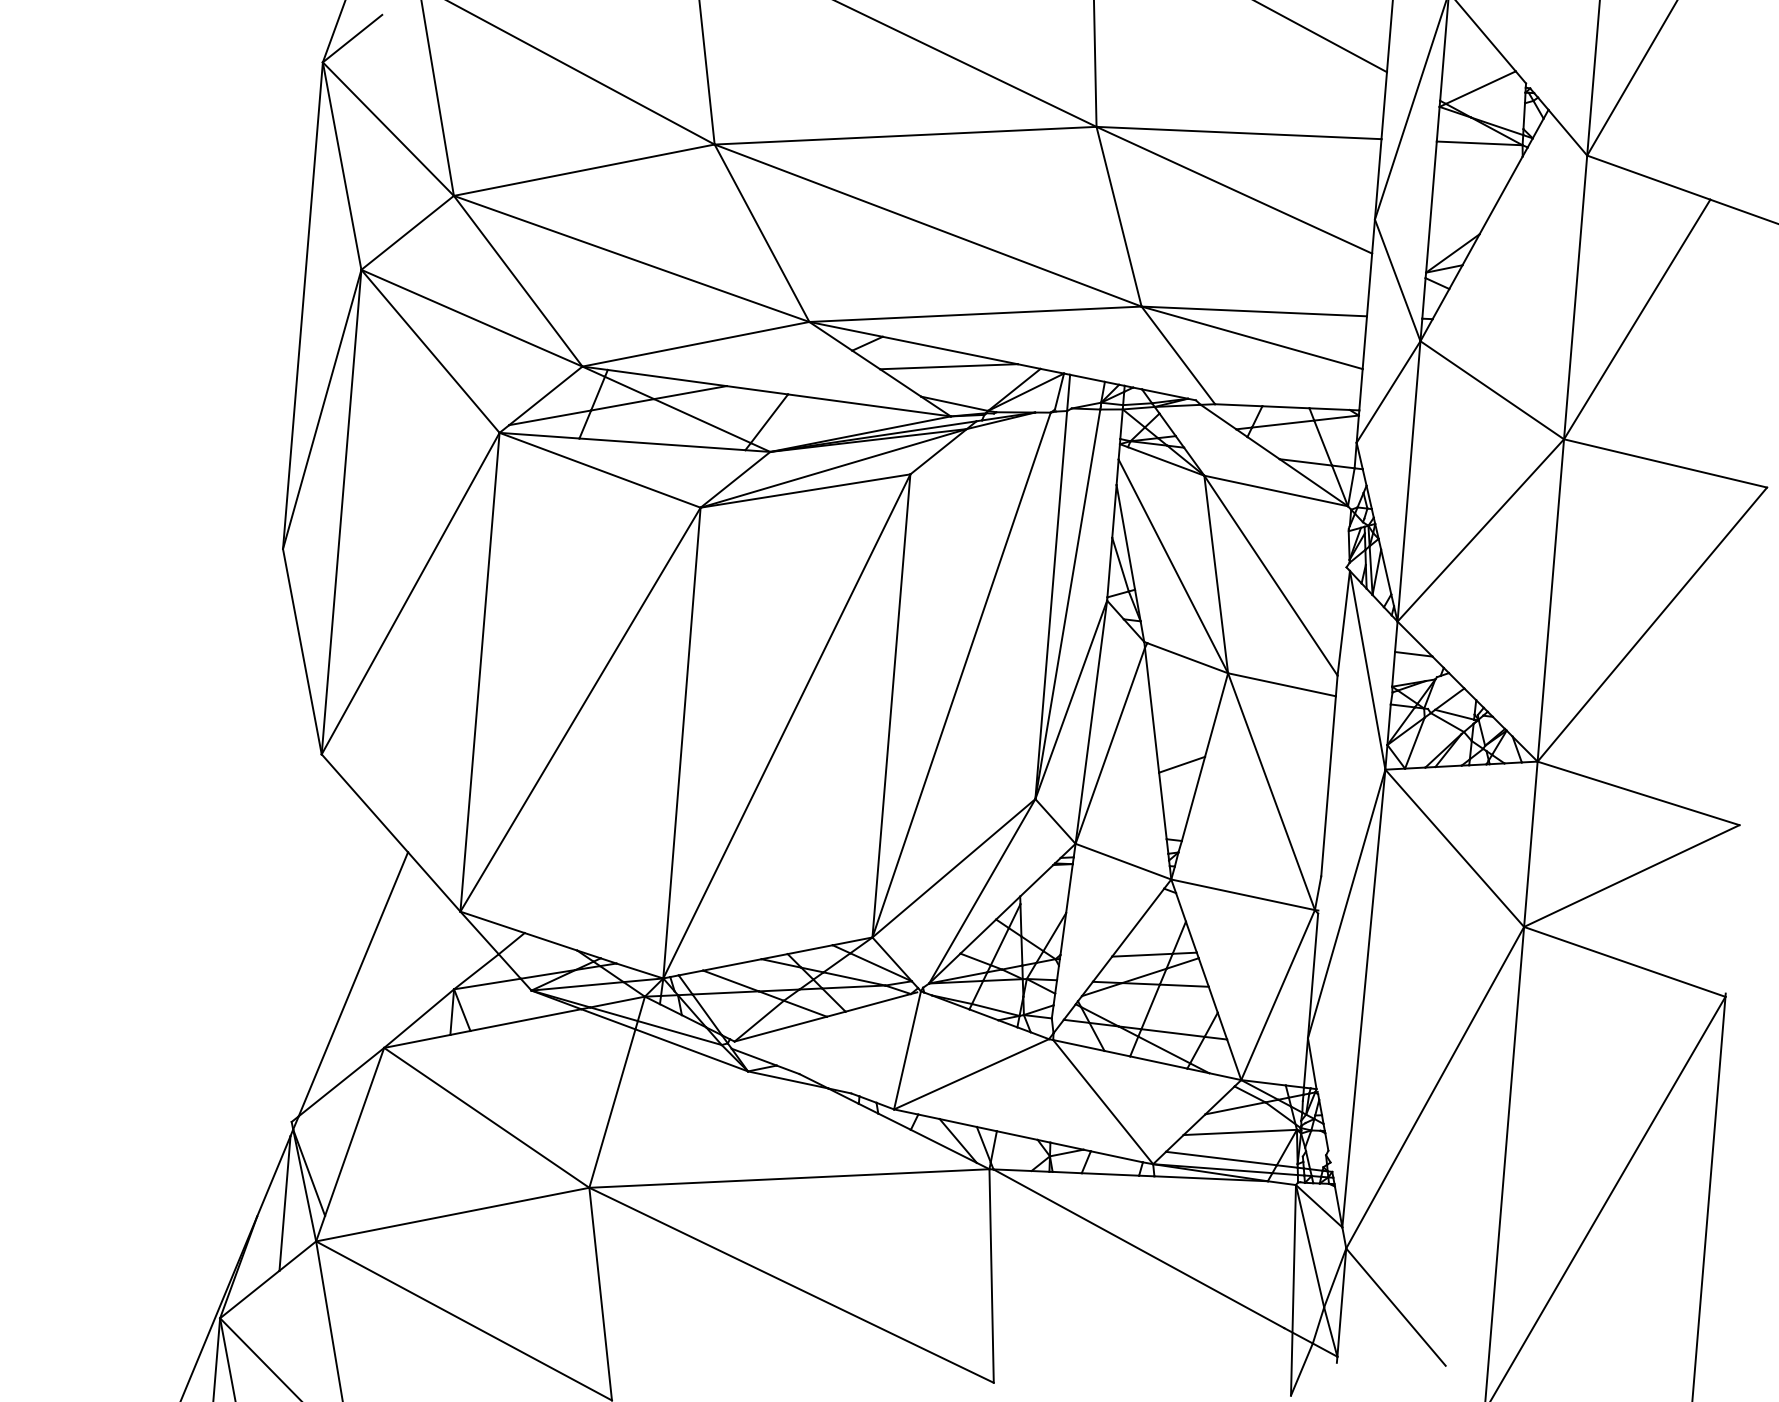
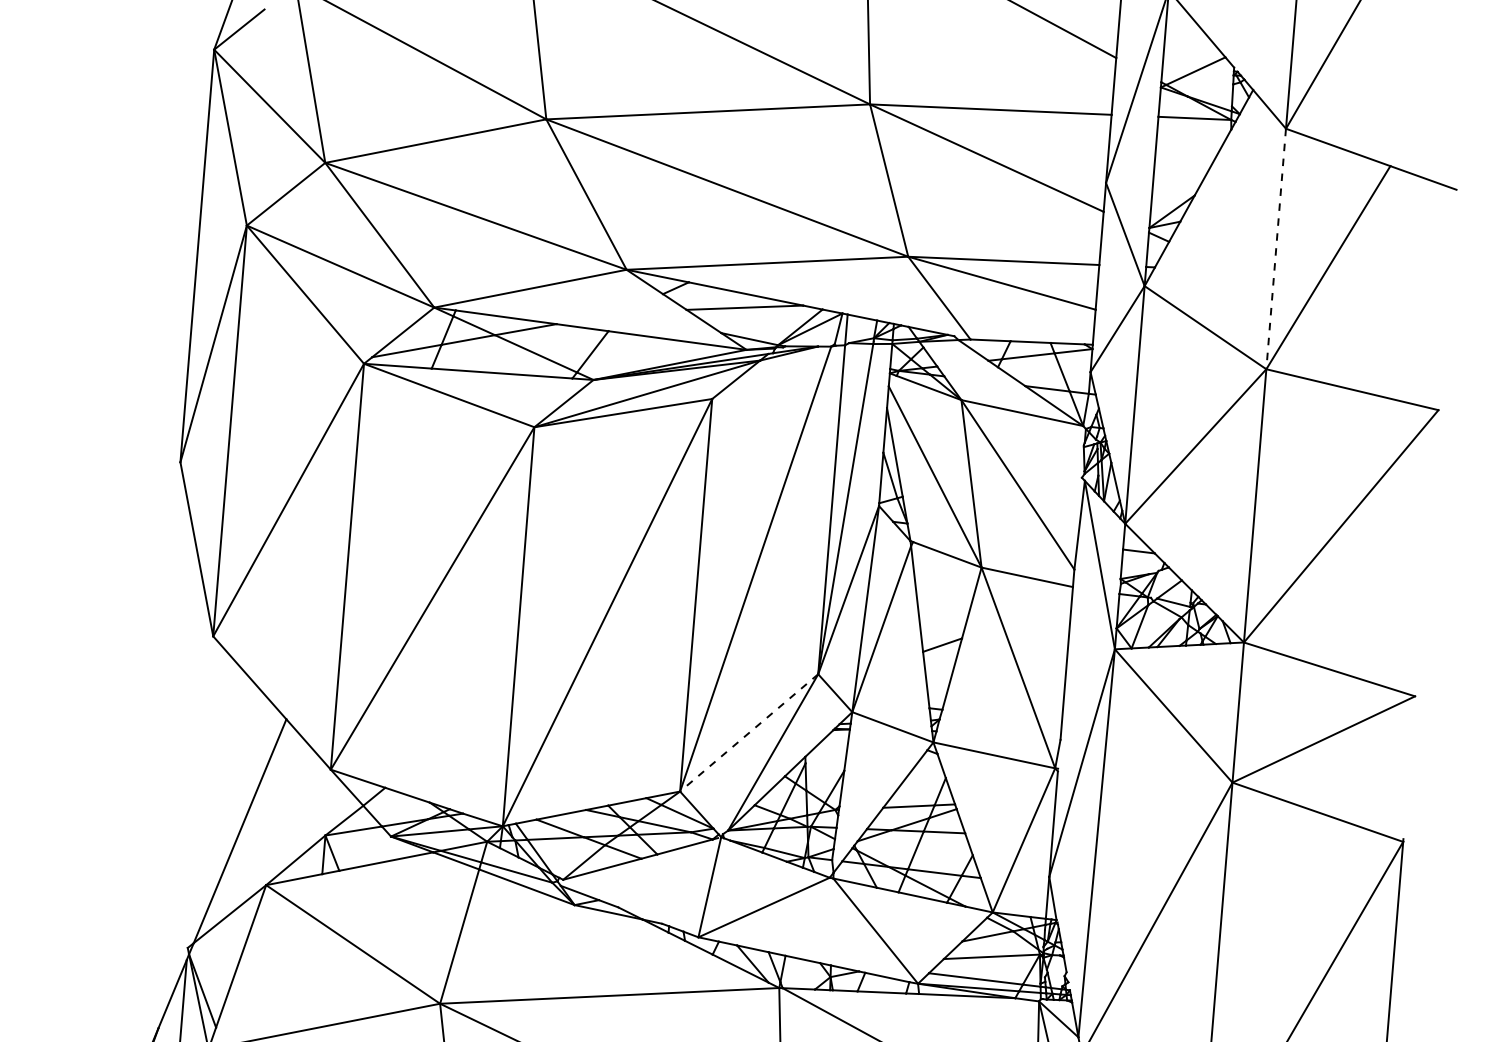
line: (1575, 297) -> (1276, 249), solid -> dashed
line: (953, 868) -> (748, 733), solid -> dashed

